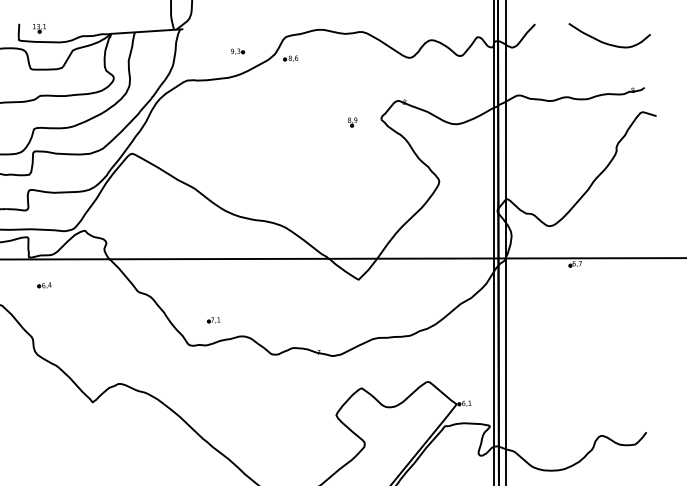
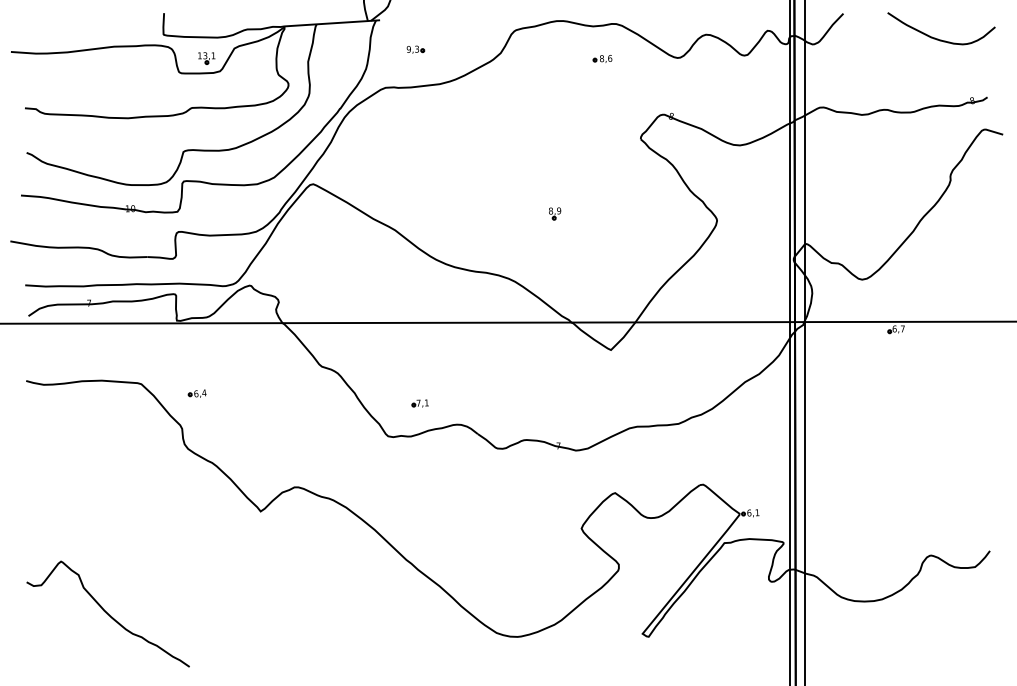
part: (39, 28) -> (206, 58), moved
part: (237, 51) -> (415, 49), moved
part: (290, 58) -> (602, 58), moved
part: (353, 122) -> (555, 213), moved
part: (43, 285) -> (196, 393), moved

